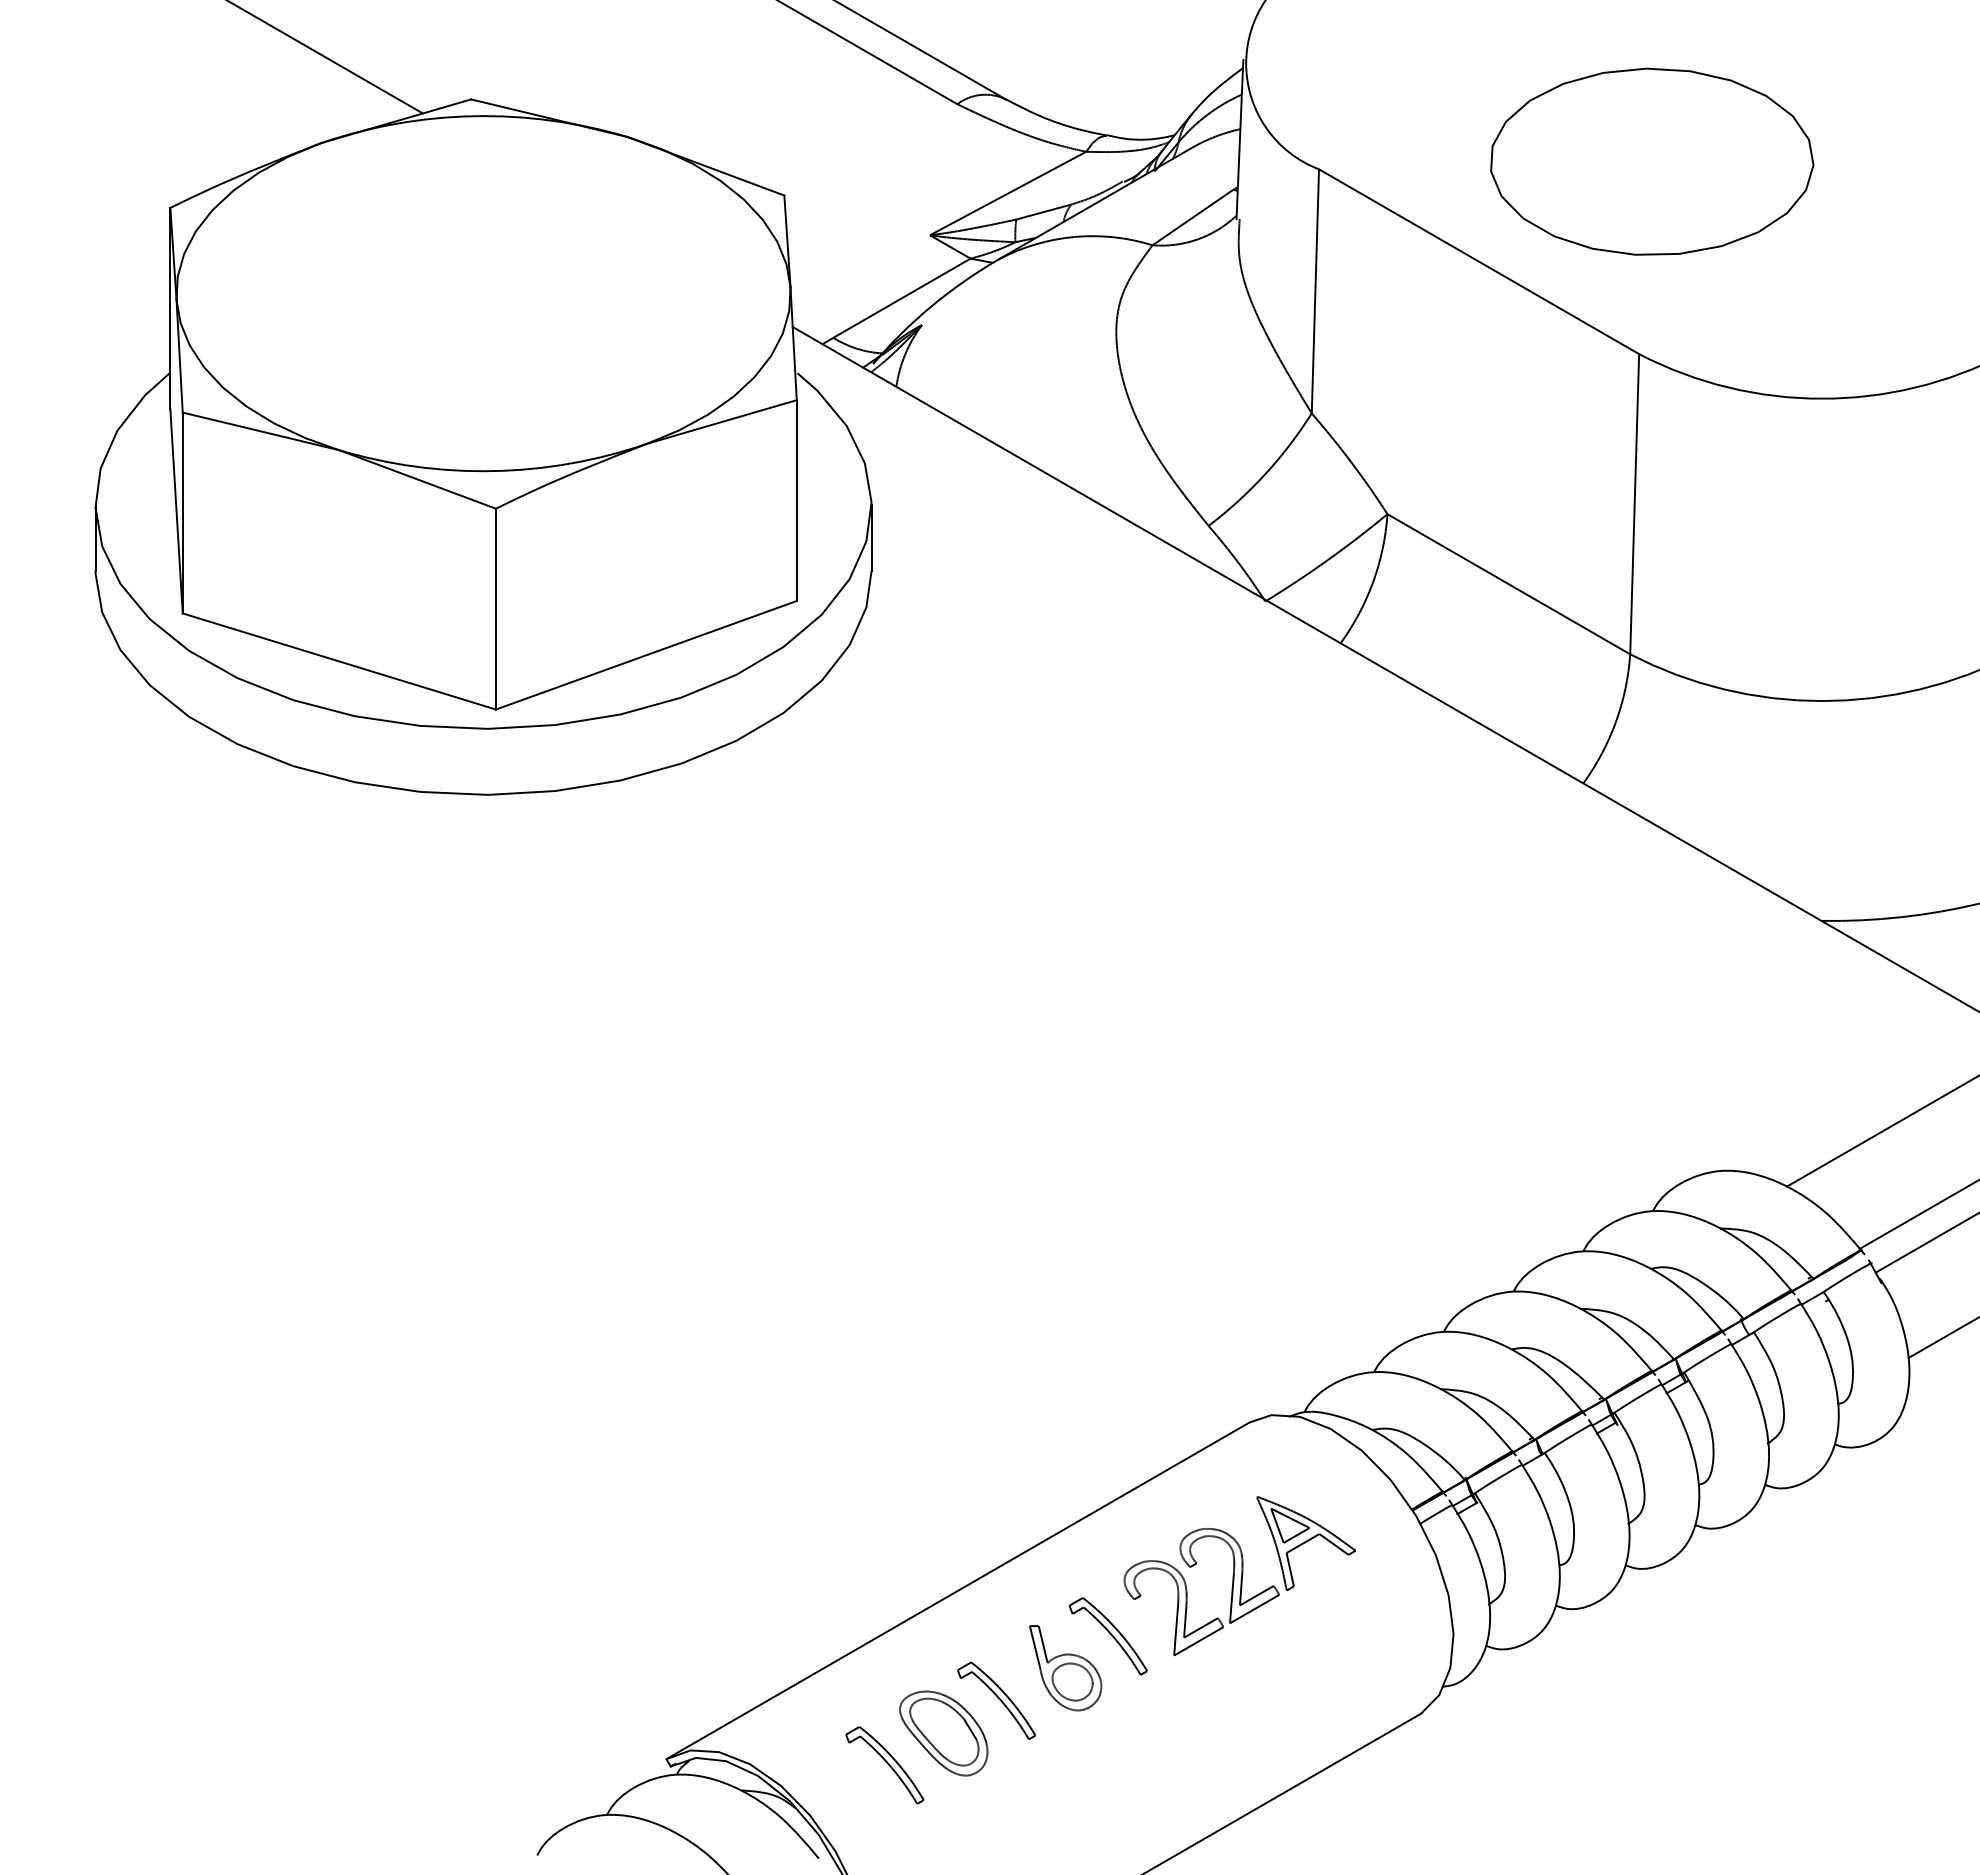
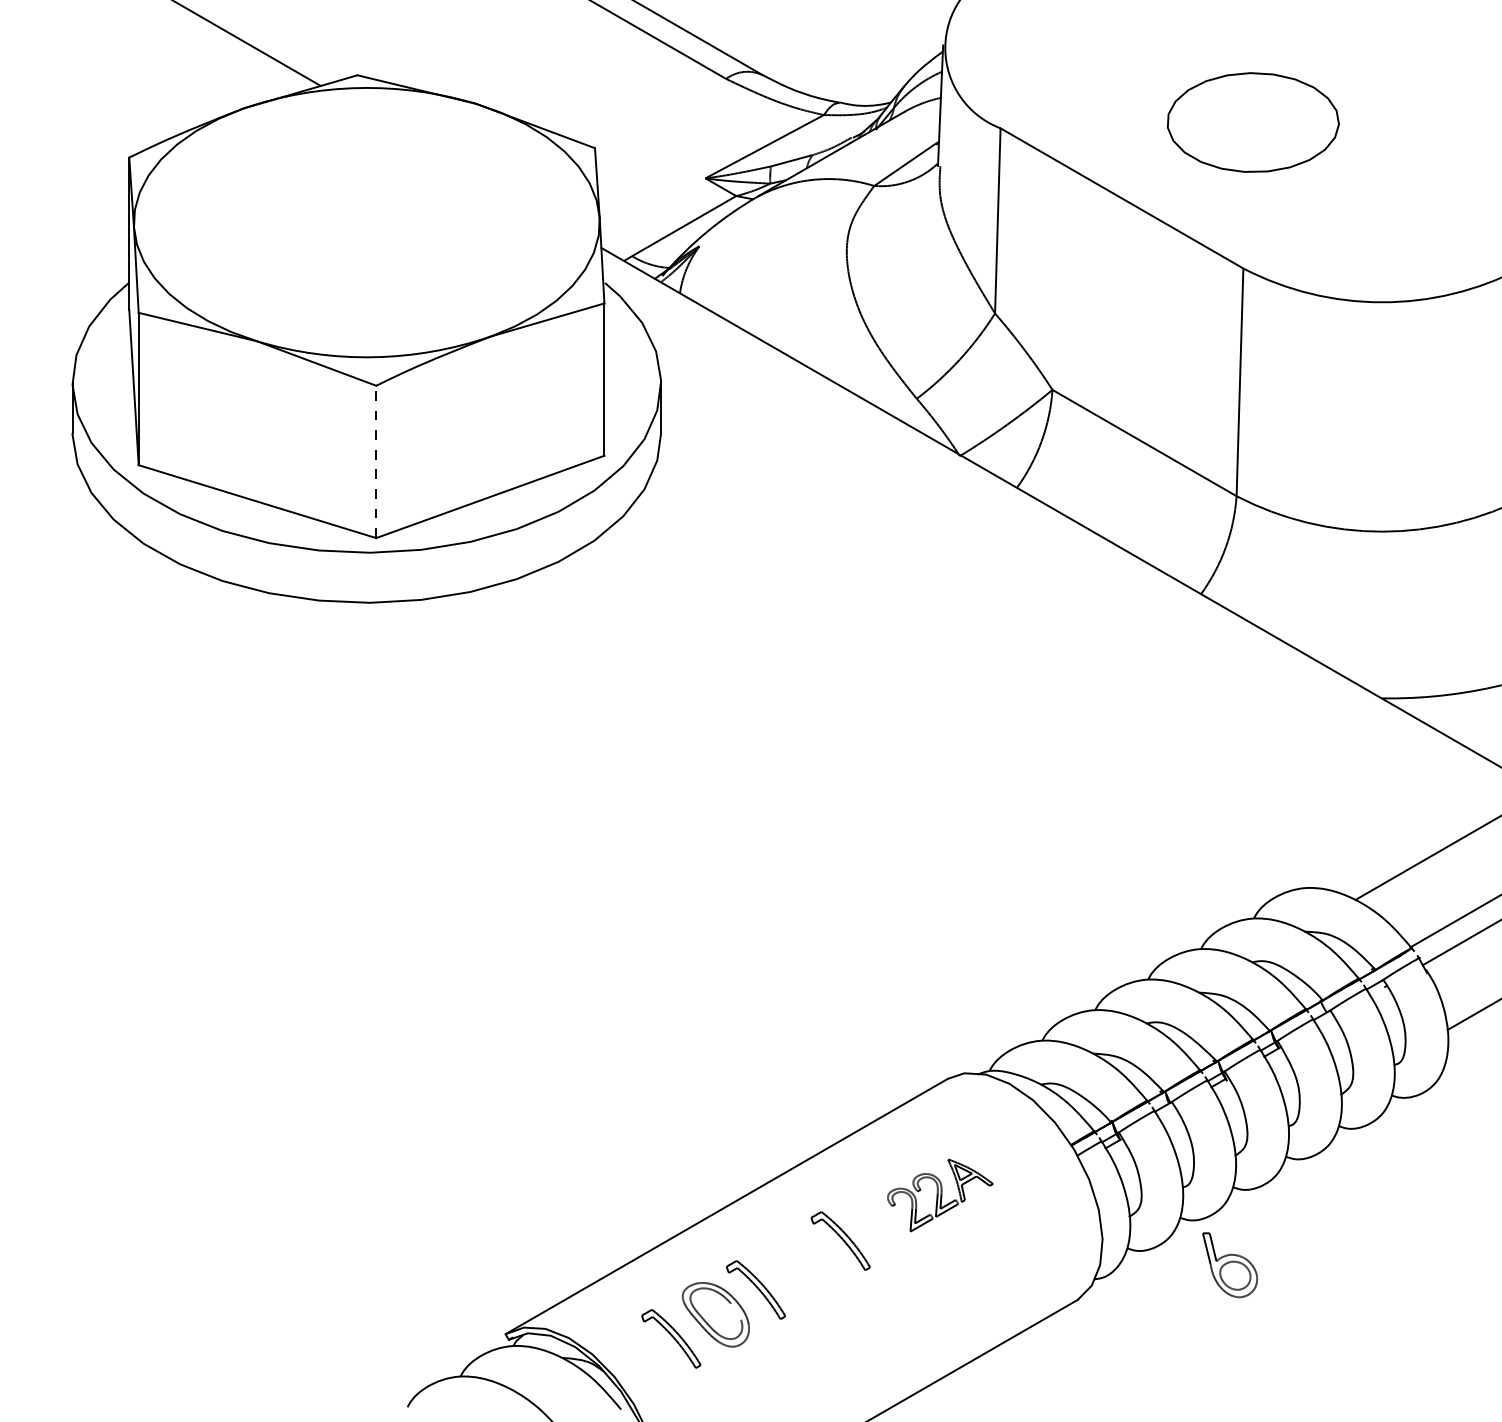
part: (1652, 161) -> (1253, 122), size x0.7
line: (495, 608) -> (375, 461), solid -> dashed
part: (1239, 1576) -> (940, 1195), size x0.6
part: (1065, 1668) -> (1229, 1265), moved
line: (969, 1729) -> (735, 1311), removed

